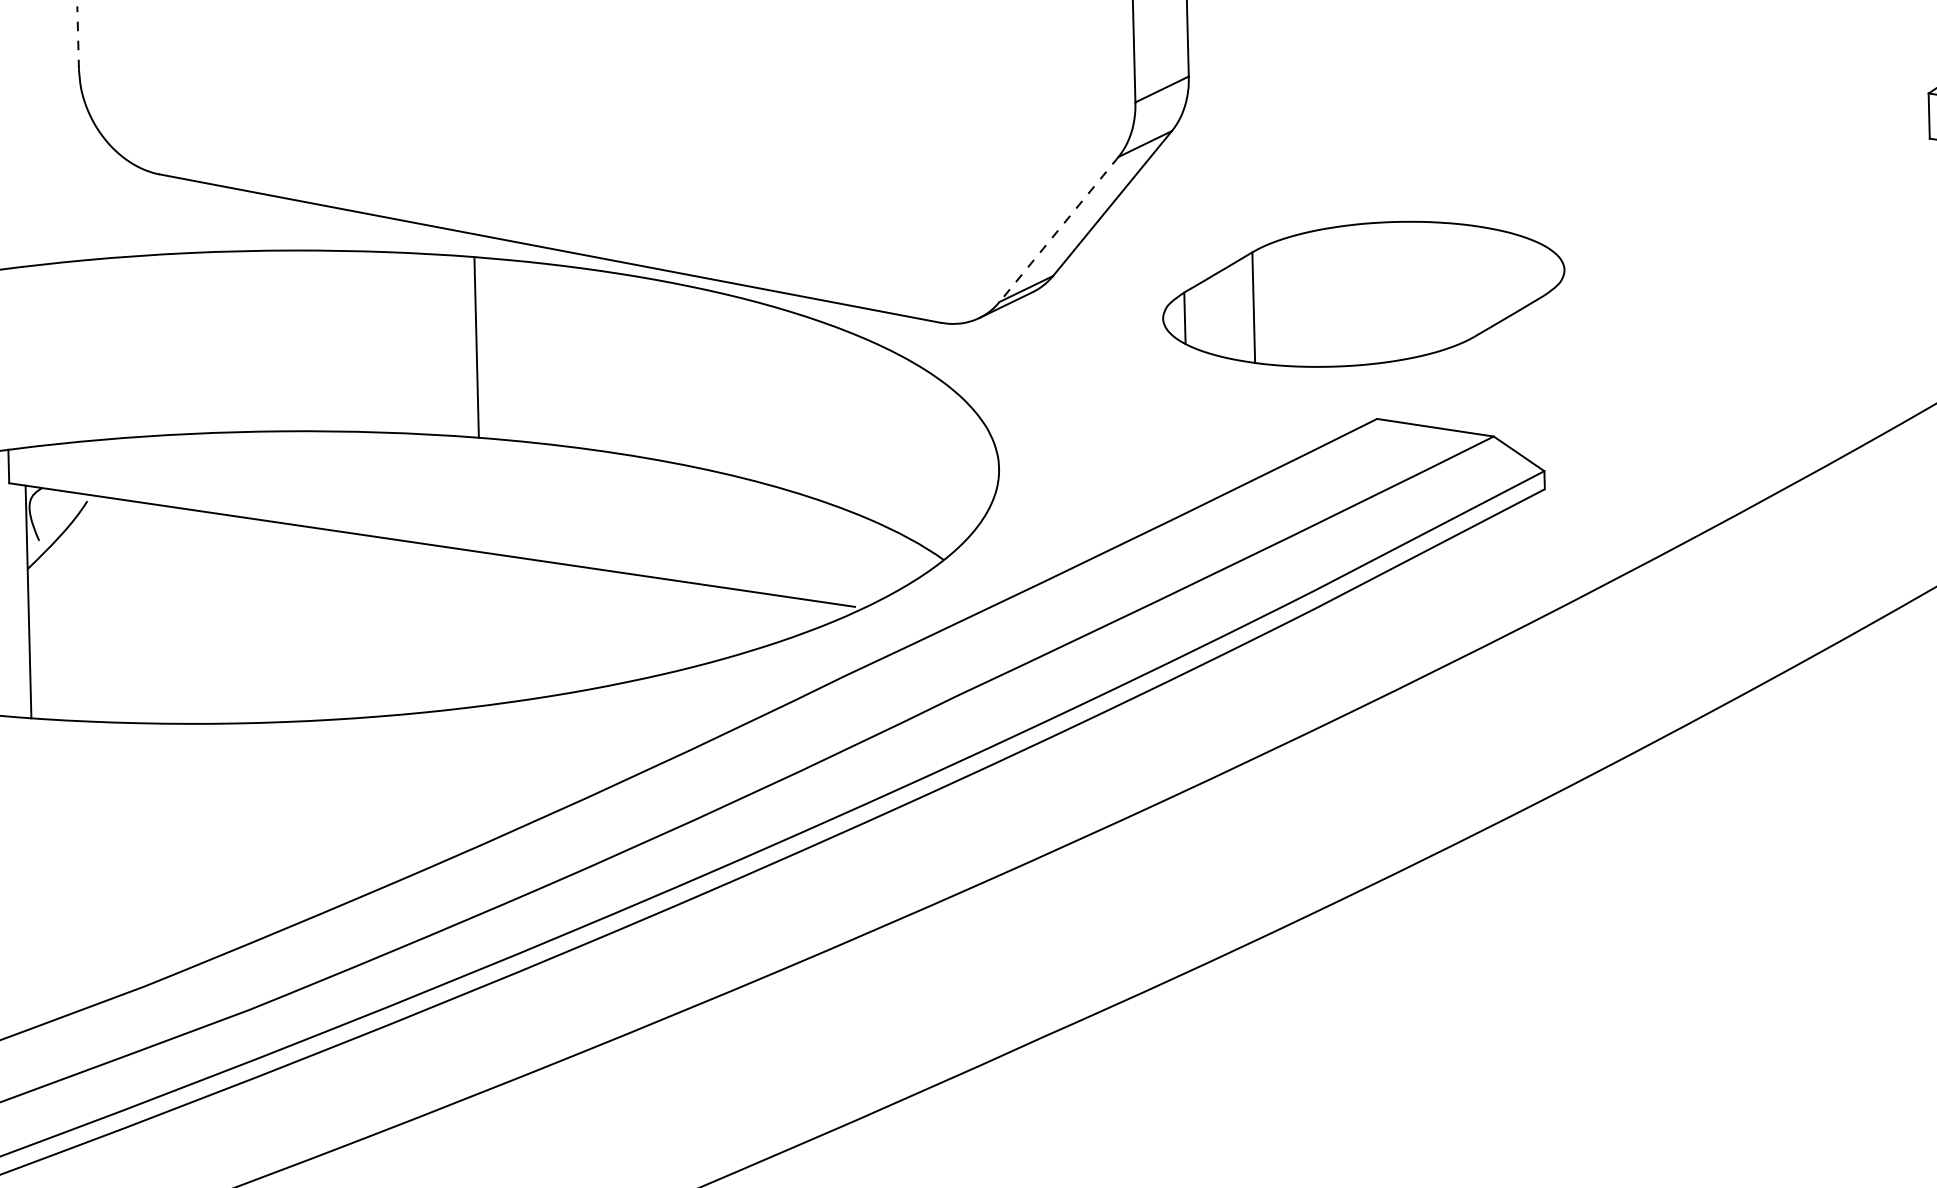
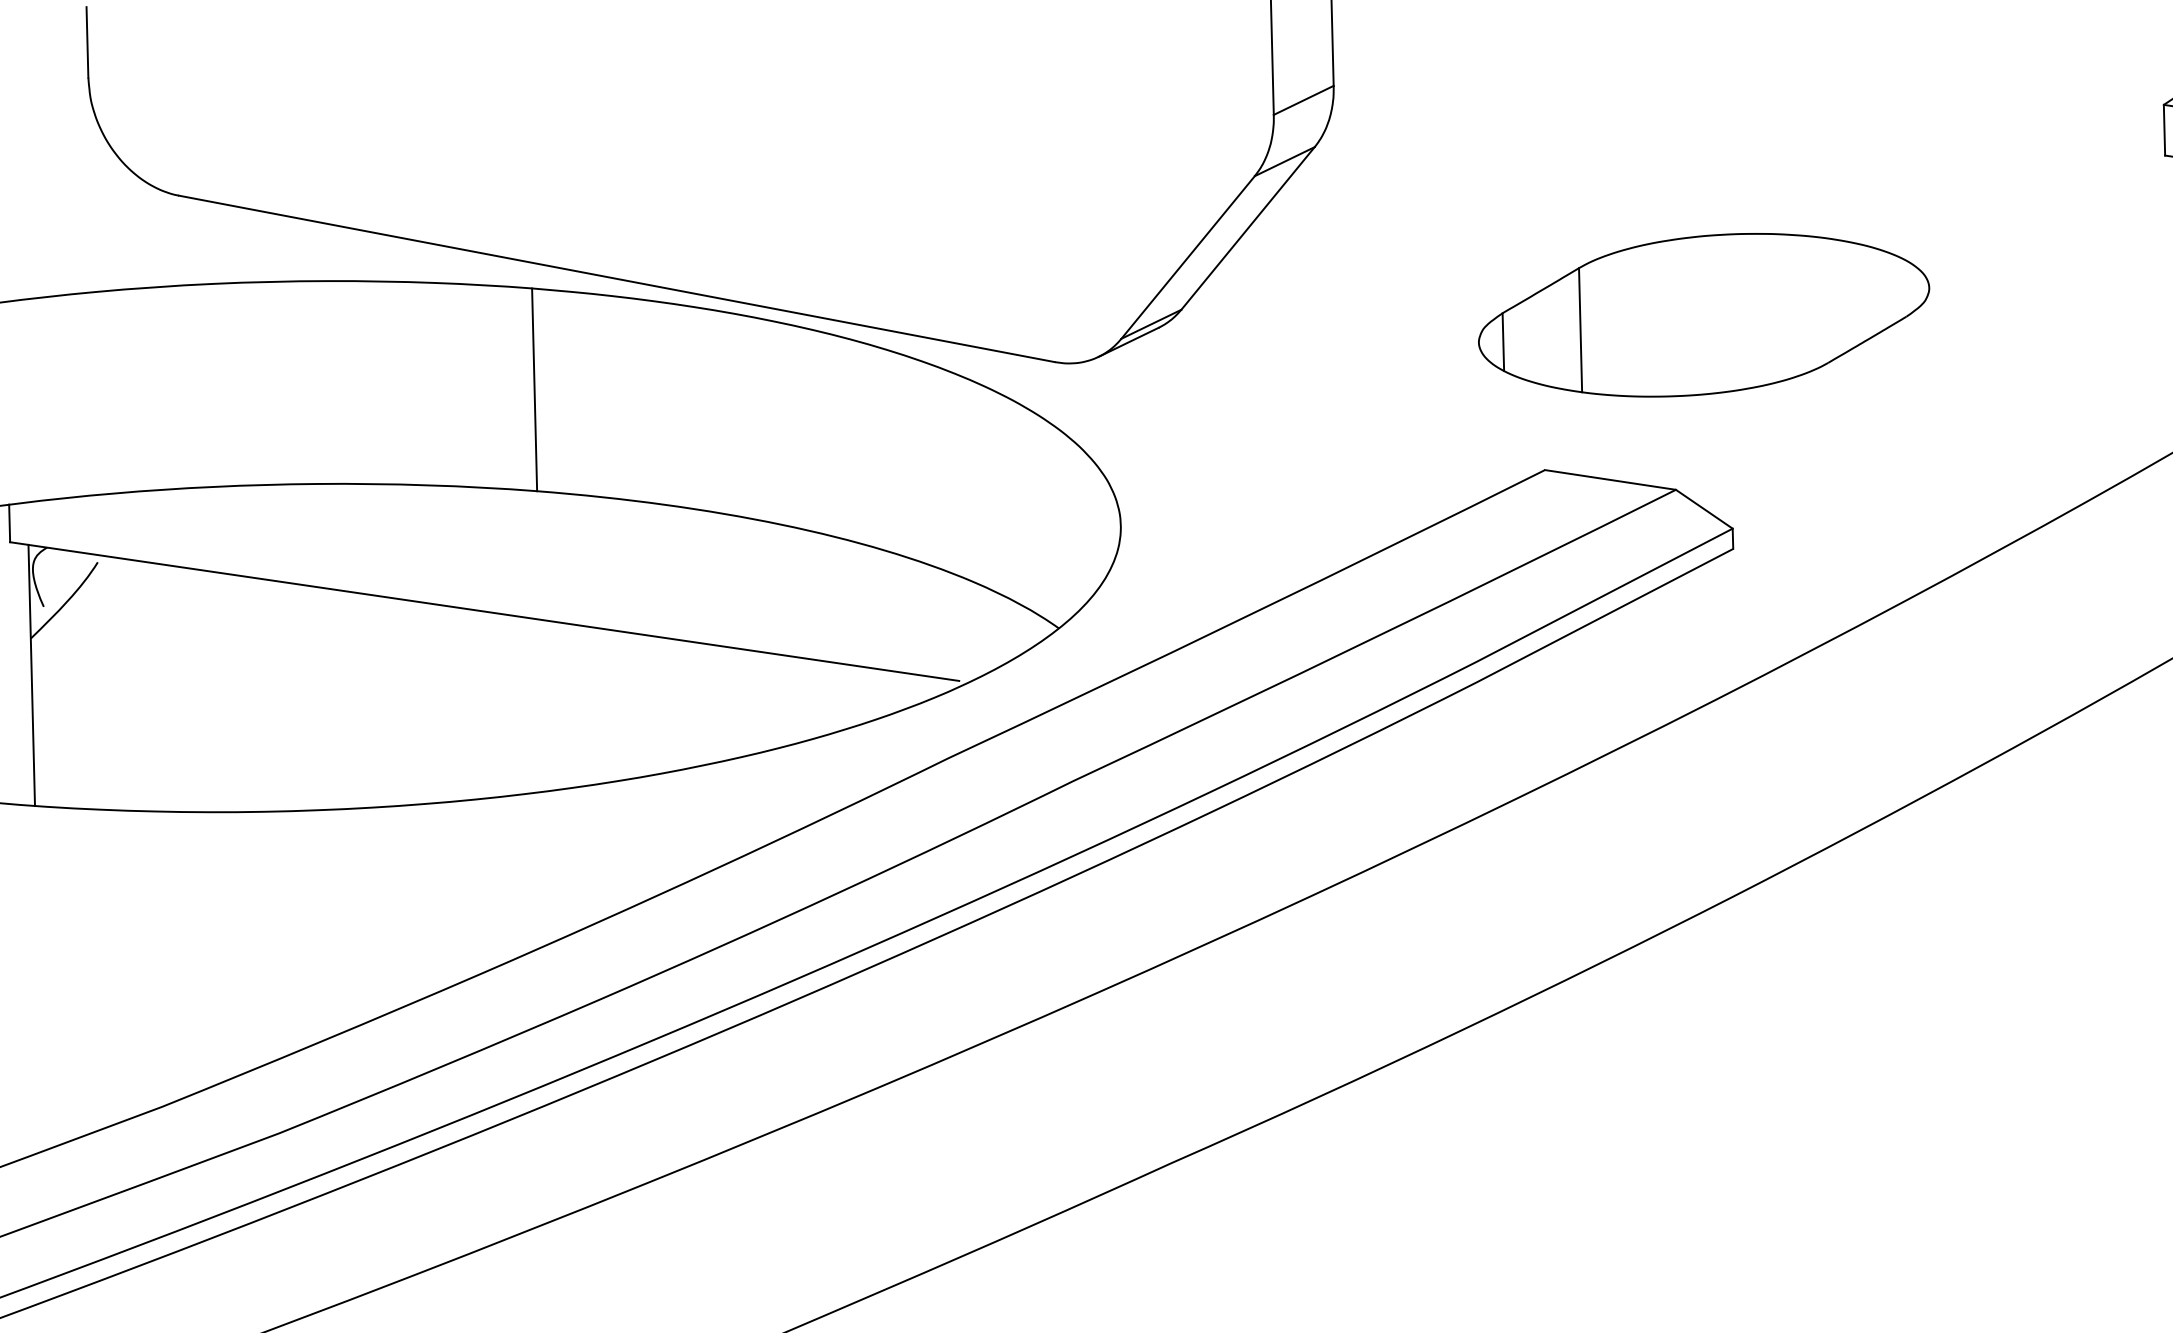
line: (78, 37) -> (87, 41), dashed -> solid
line: (1058, 229) -> (1187, 257), dashed -> solid
part: (1364, 294) -> (1704, 315), moved

